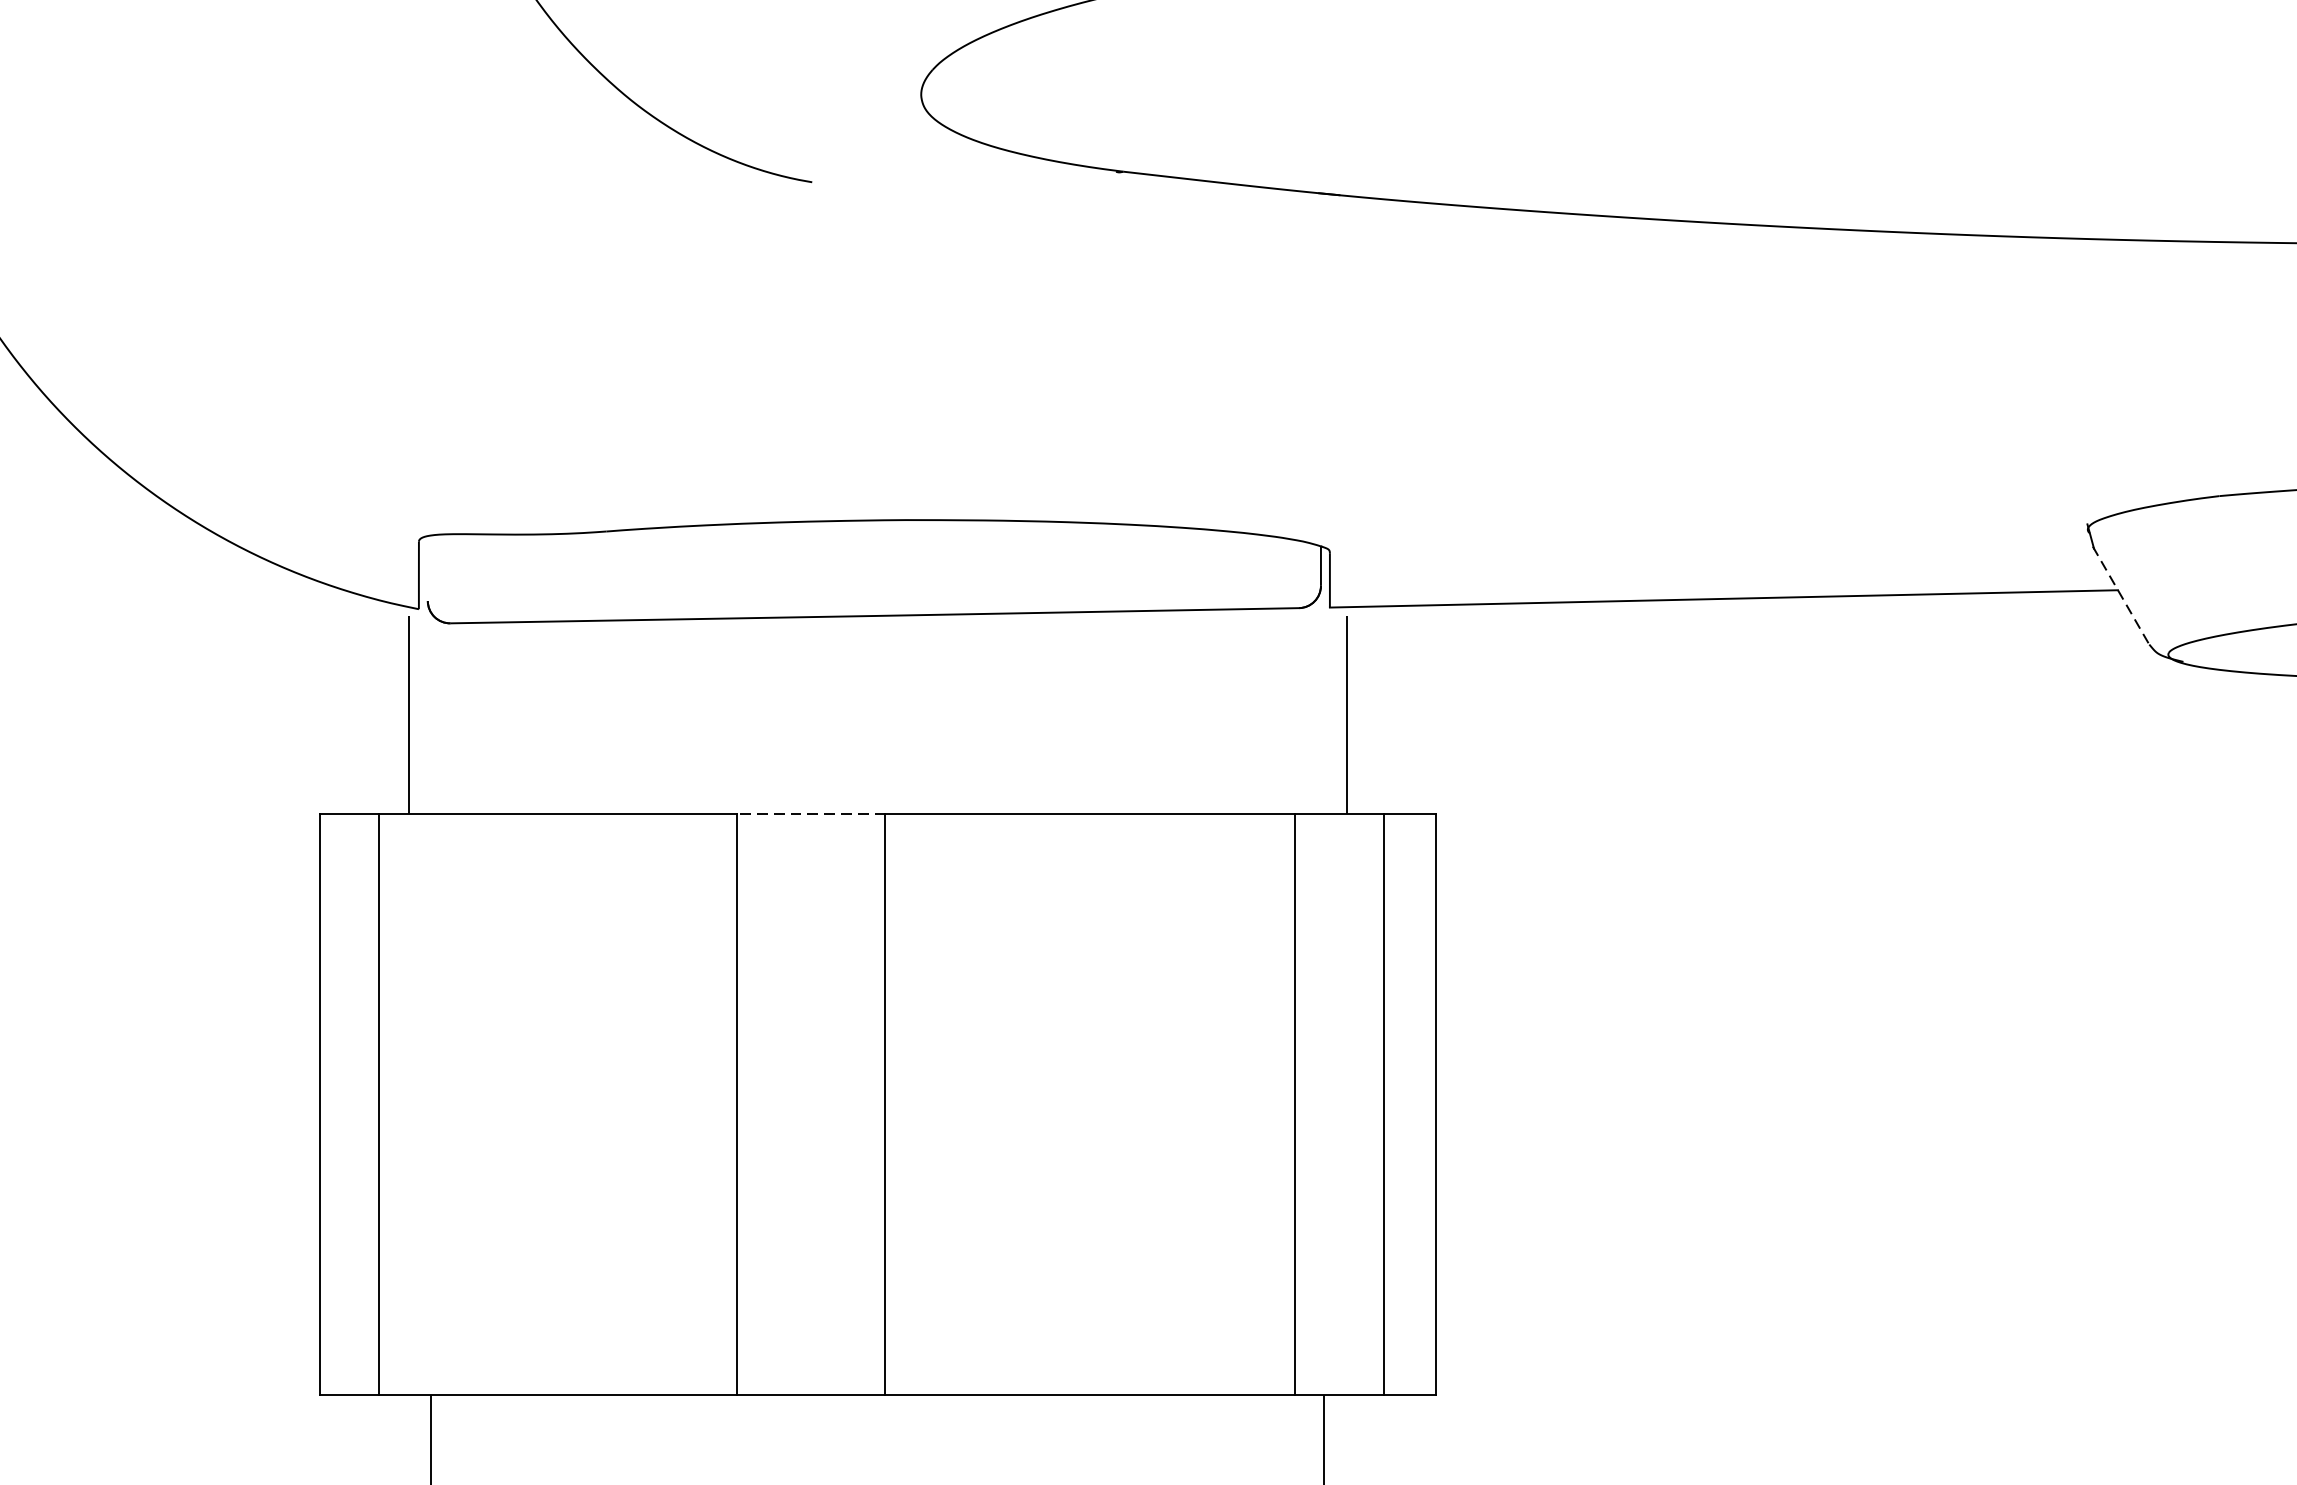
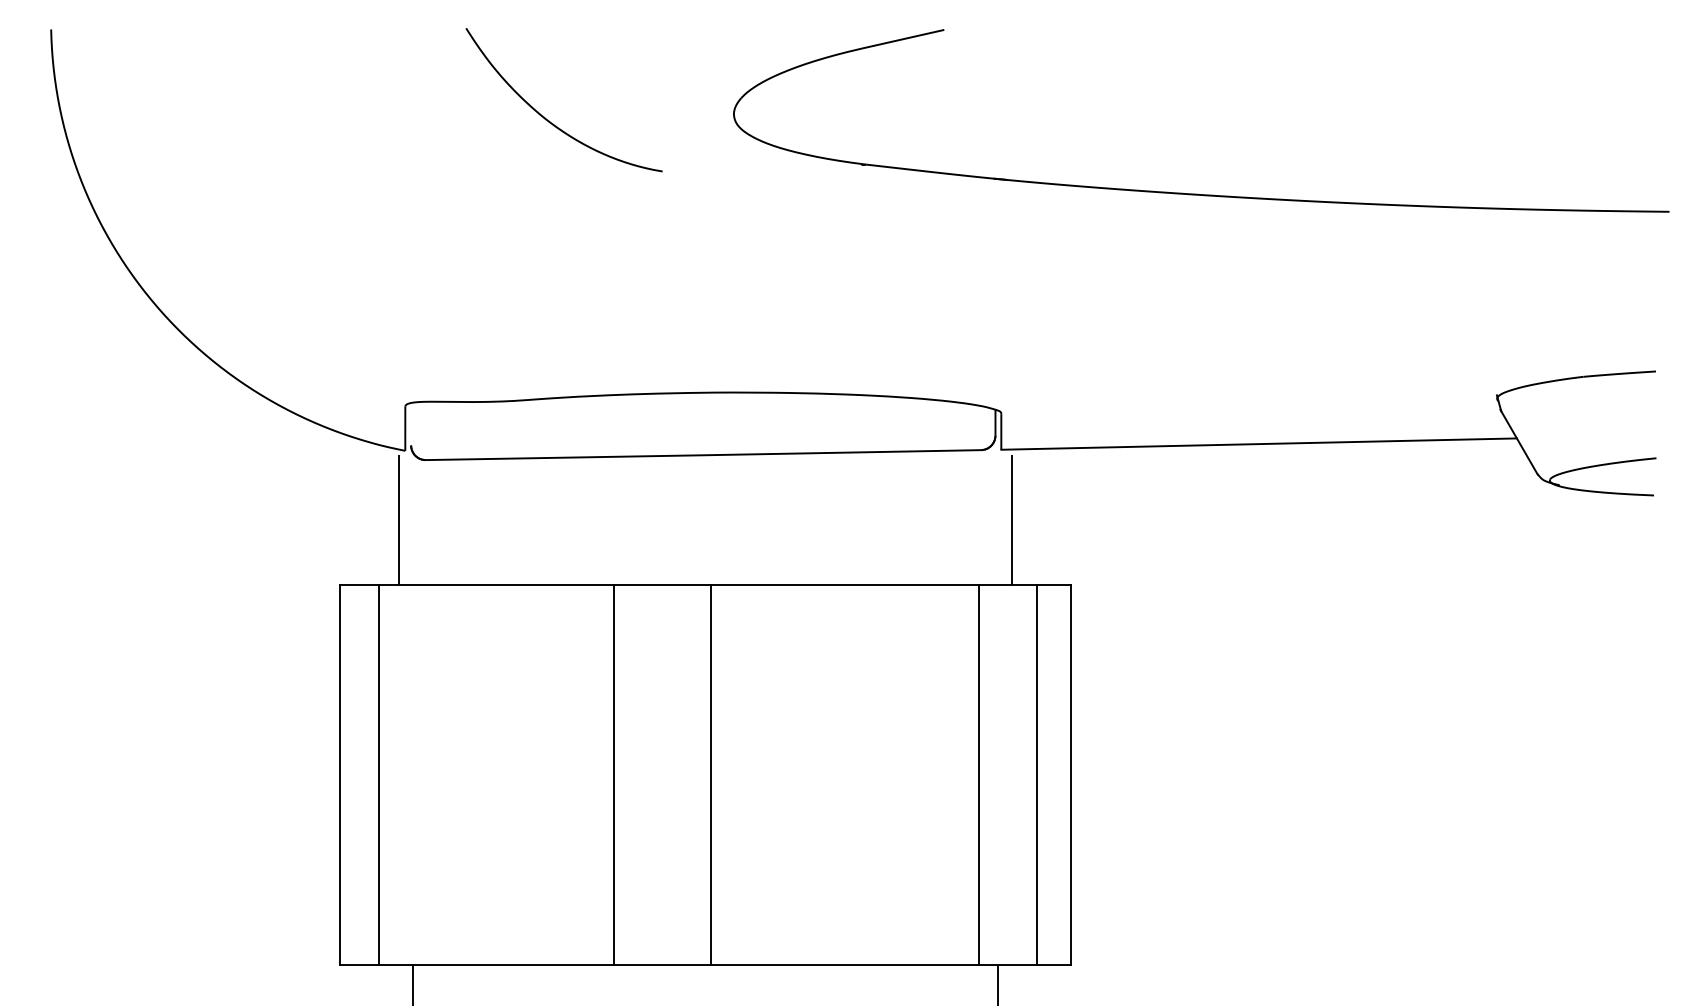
line: (2121, 596) -> (1519, 442), dashed -> solid
line: (810, 815) -> (661, 585), dashed -> solid

